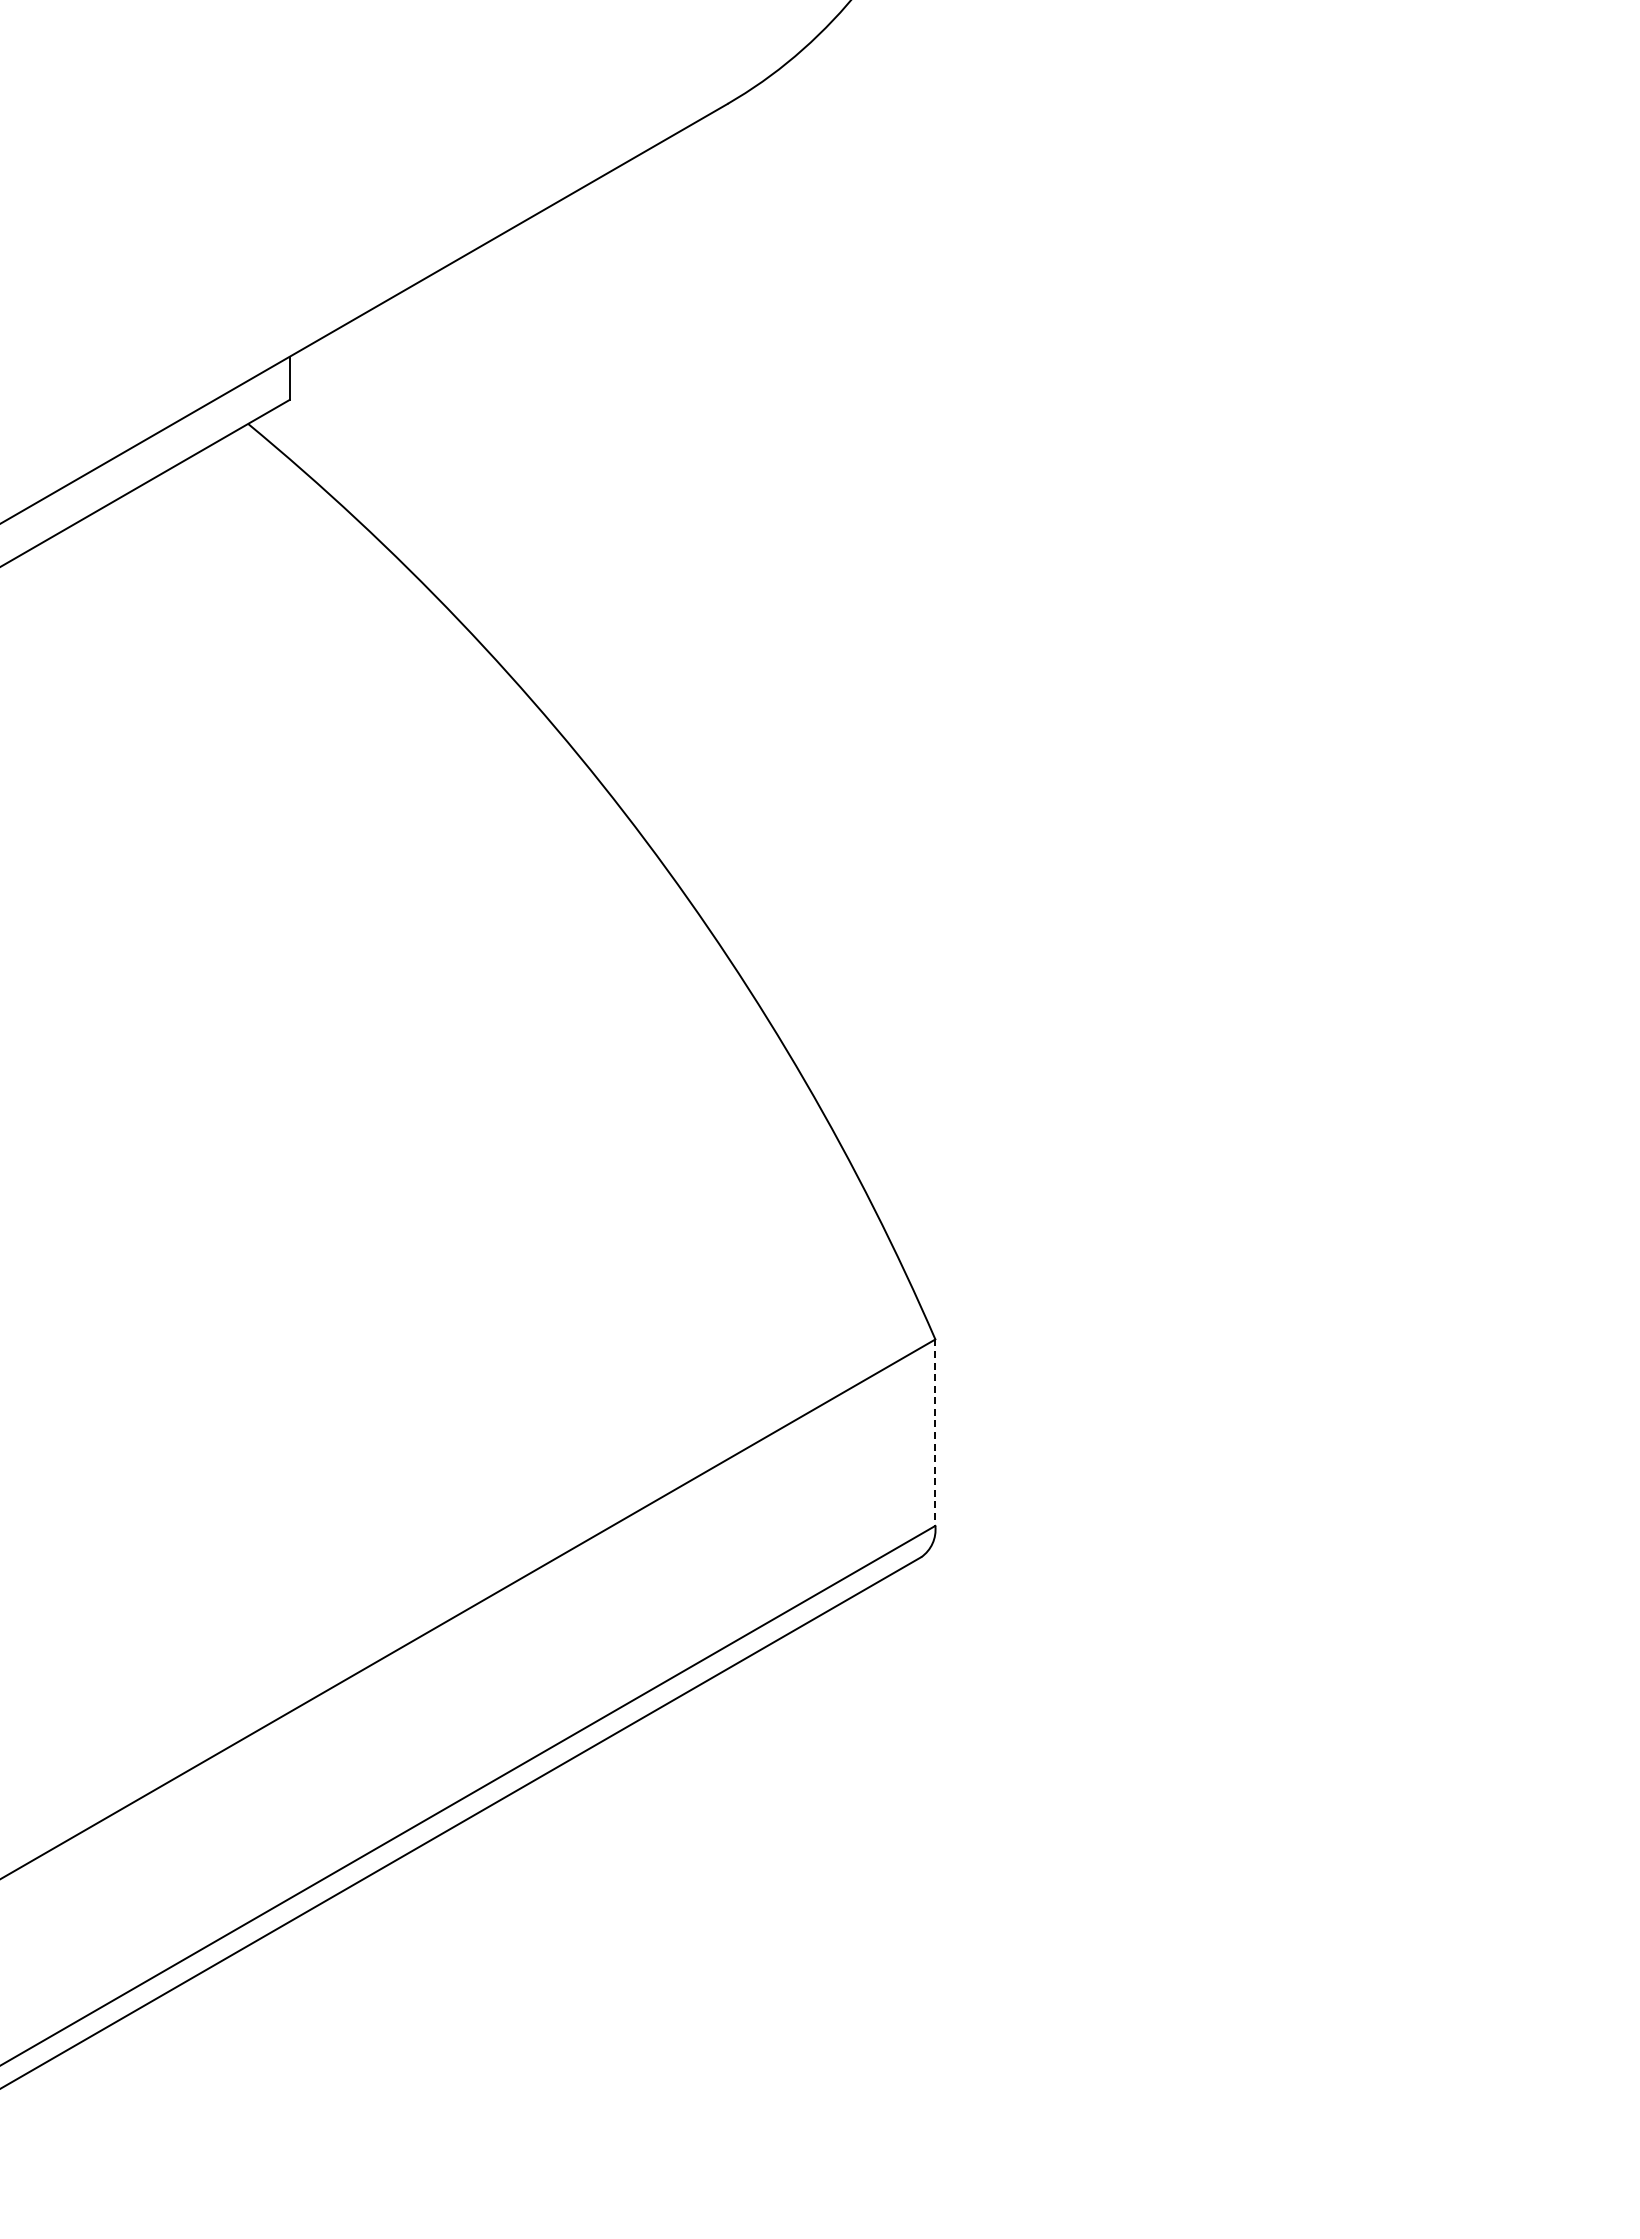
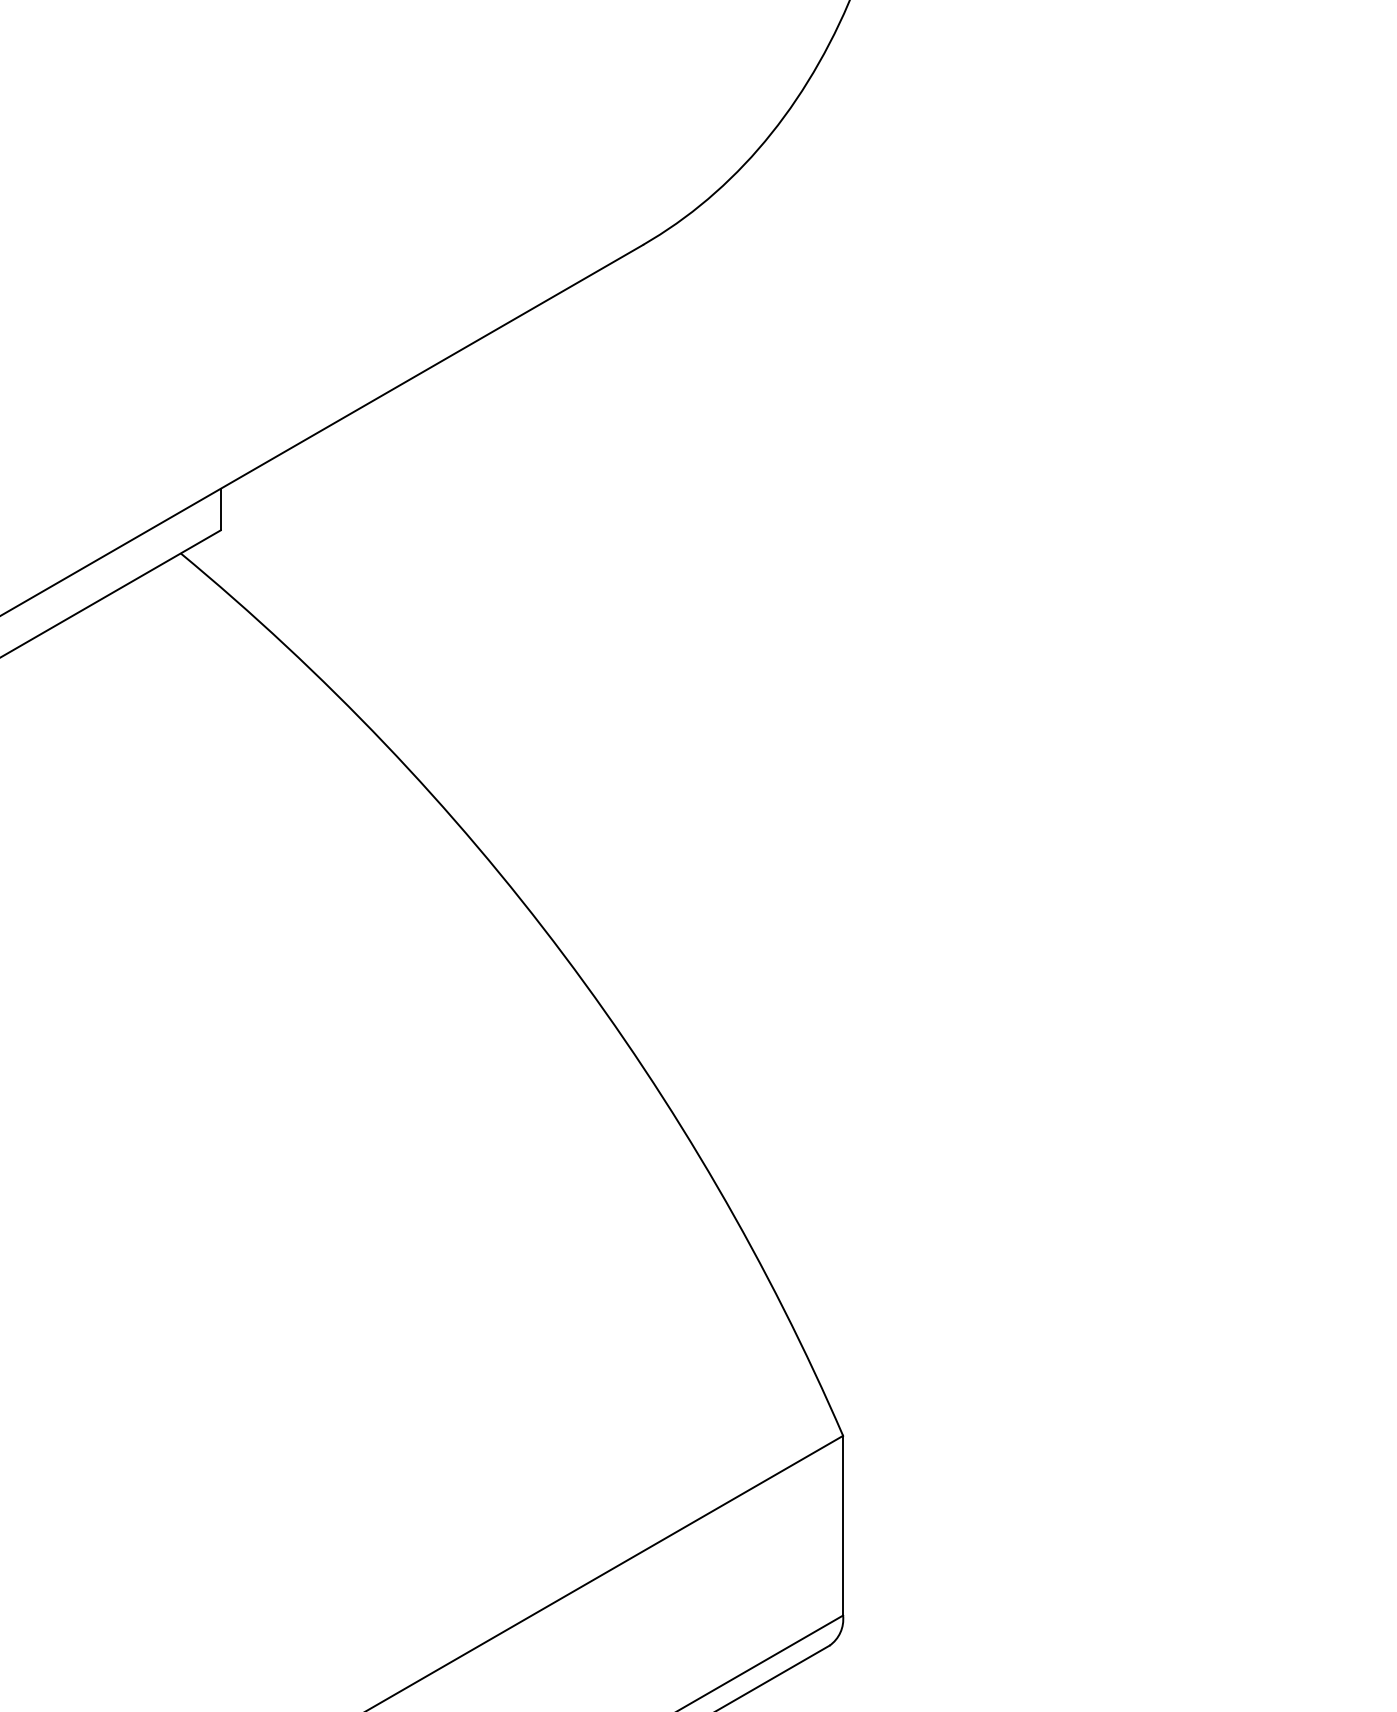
line: (935, 1433) -> (843, 1526), dashed -> solid

